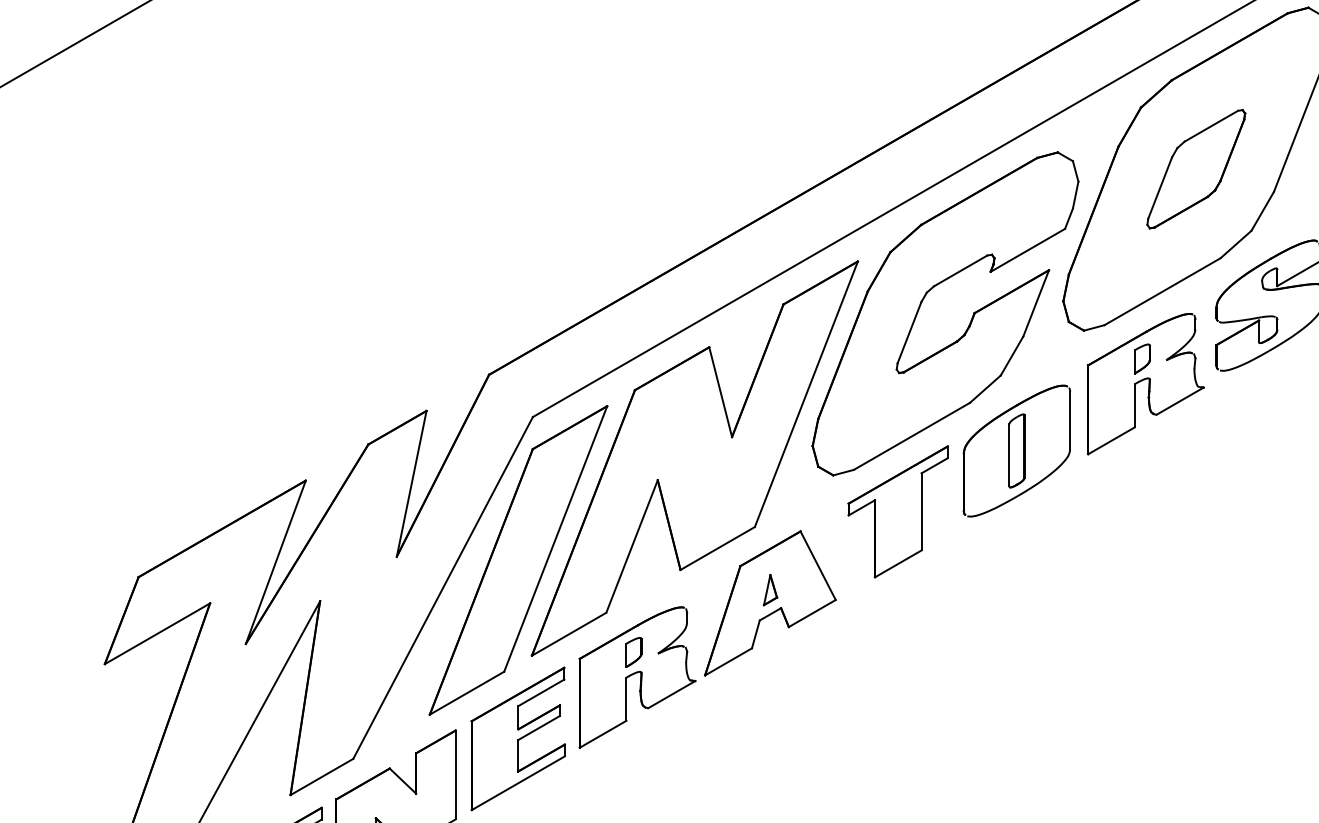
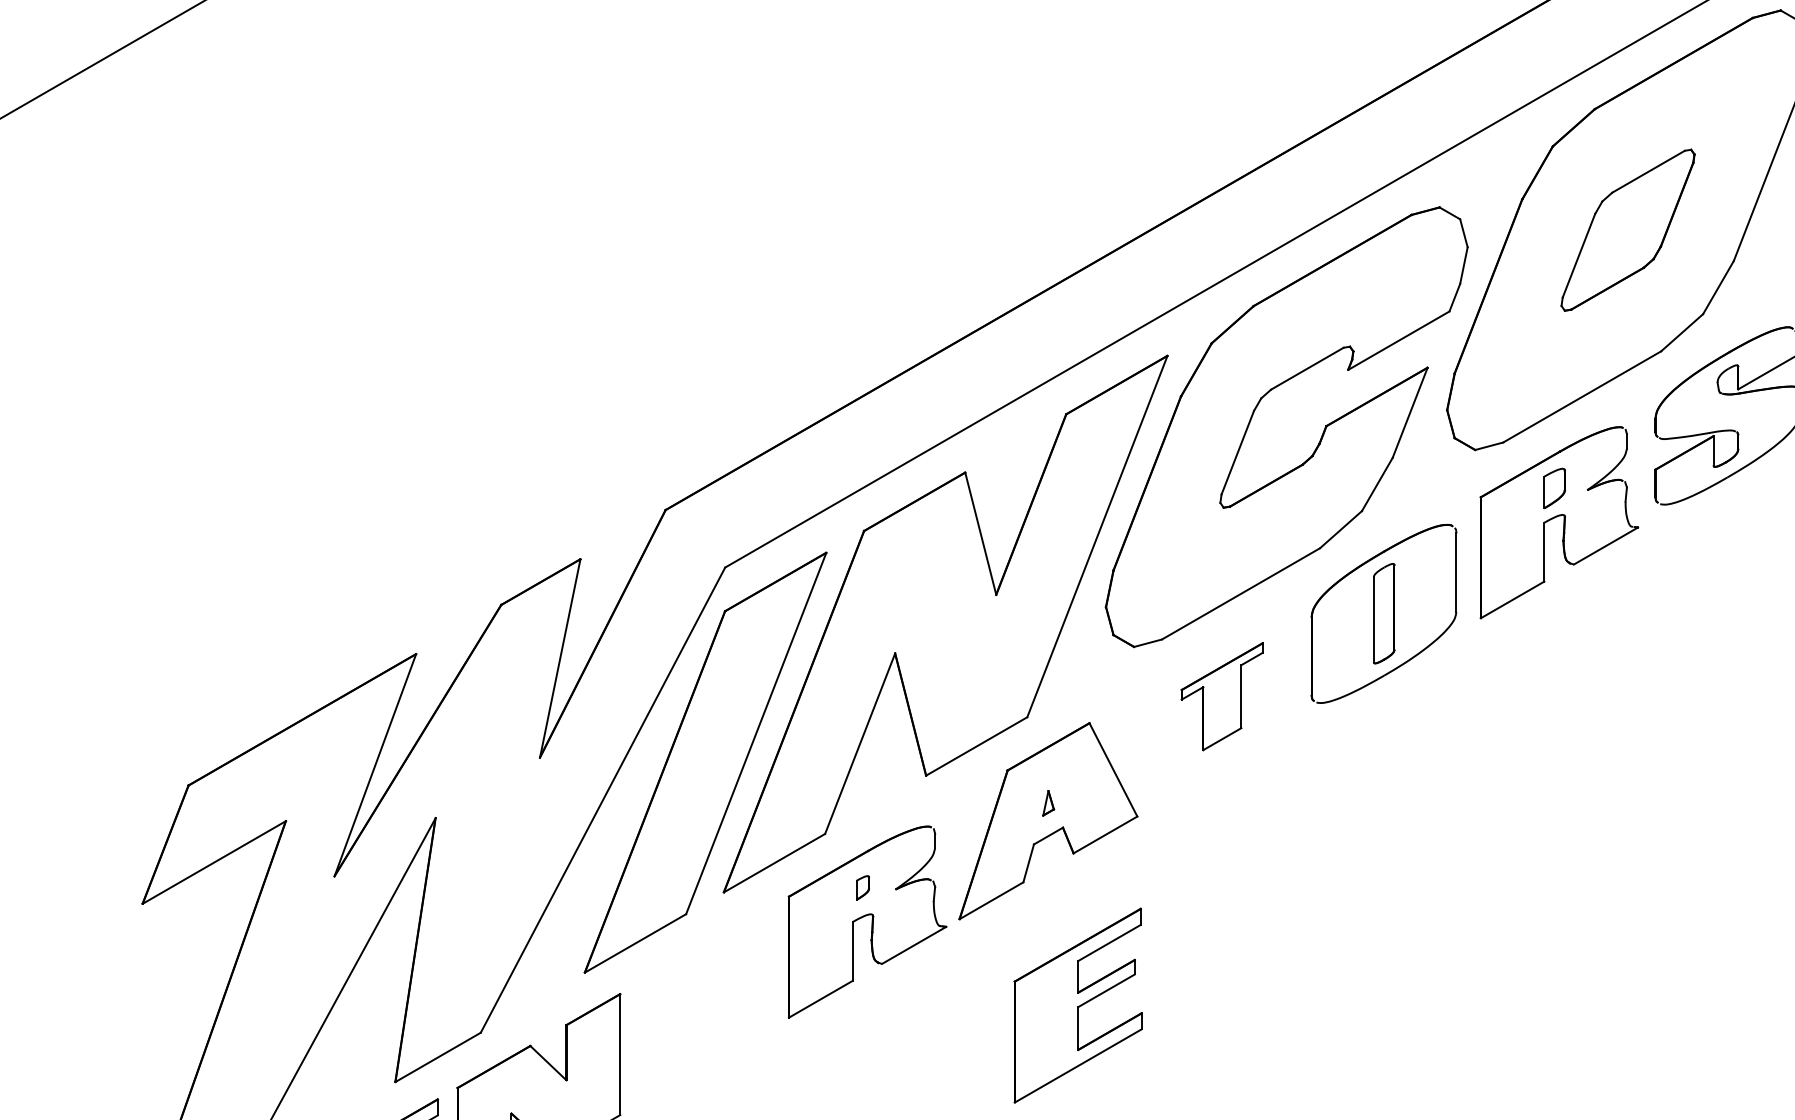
part: (897, 511) -> (1221, 696), size x0.6
part: (770, 590) -> (1048, 803), size x0.6
part: (633, 652) -> (862, 888), size x0.6
part: (517, 738) -> (1077, 1005), moved

